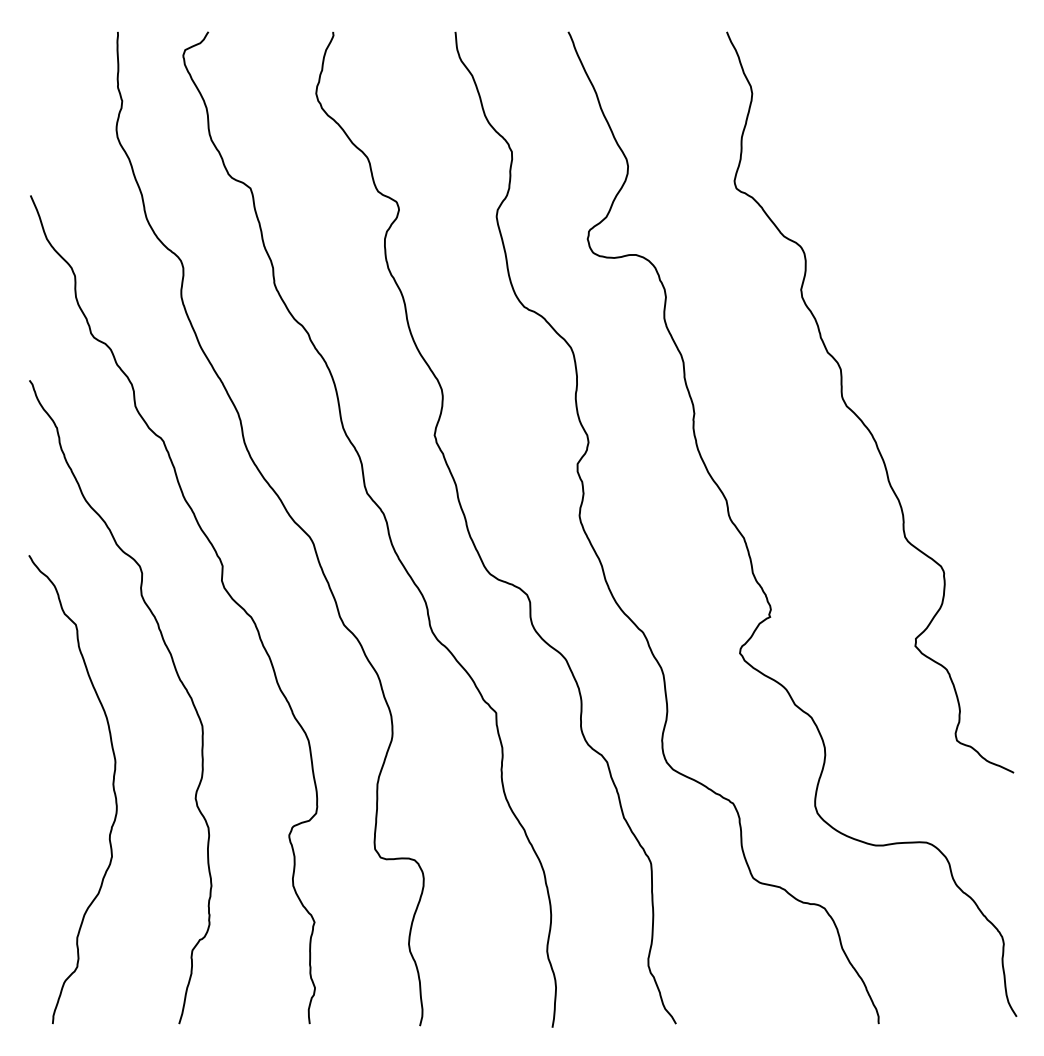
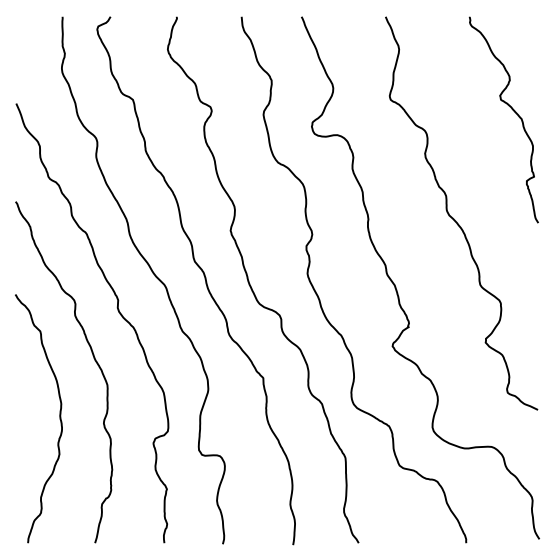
curve: (965, 208) -> (512, 110), added

